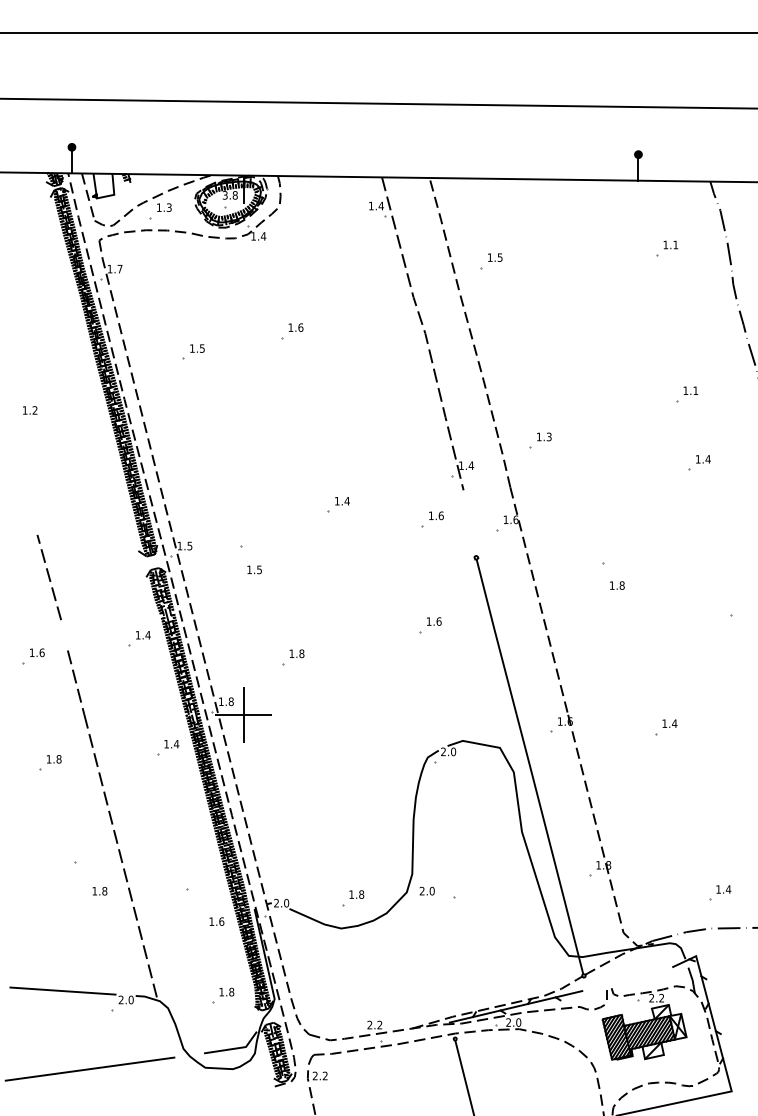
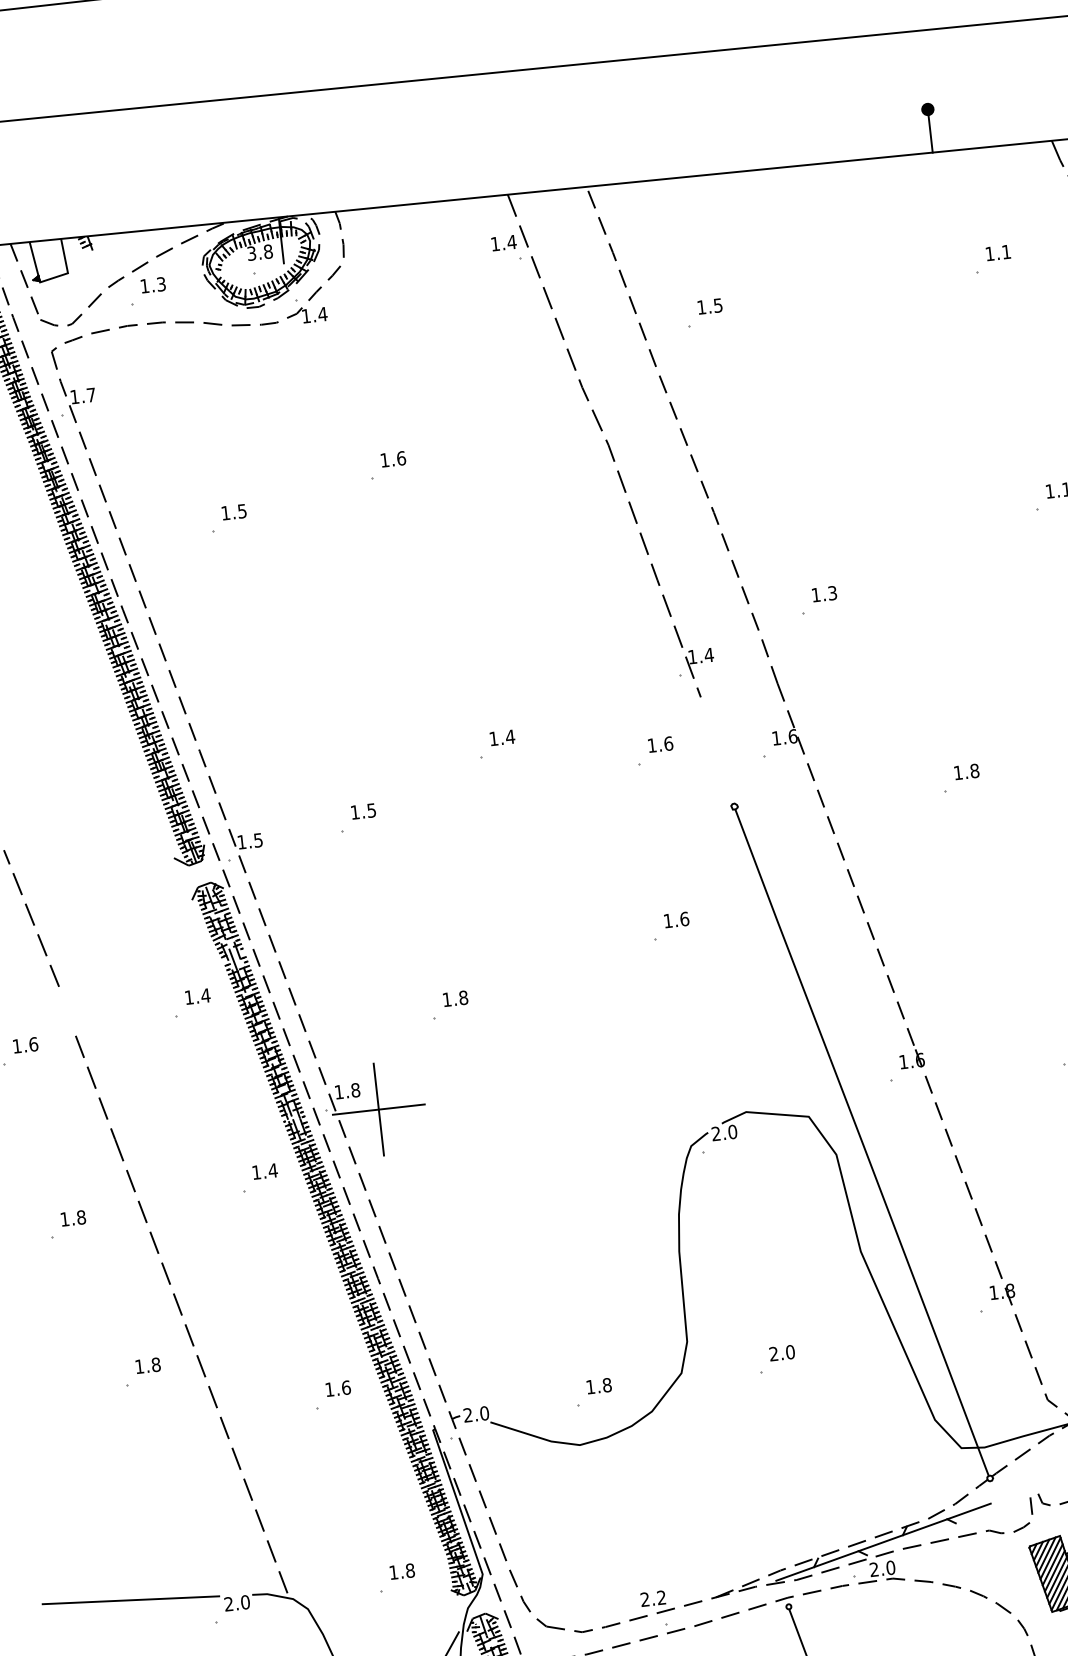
text: (254, 569) -> (363, 810), moved
text: (617, 585) -> (967, 771), moved
text: (426, 890) -> (780, 1352), moved
text: (99, 891) -> (147, 1366), moved
text: (216, 921) -> (337, 1388), moved

